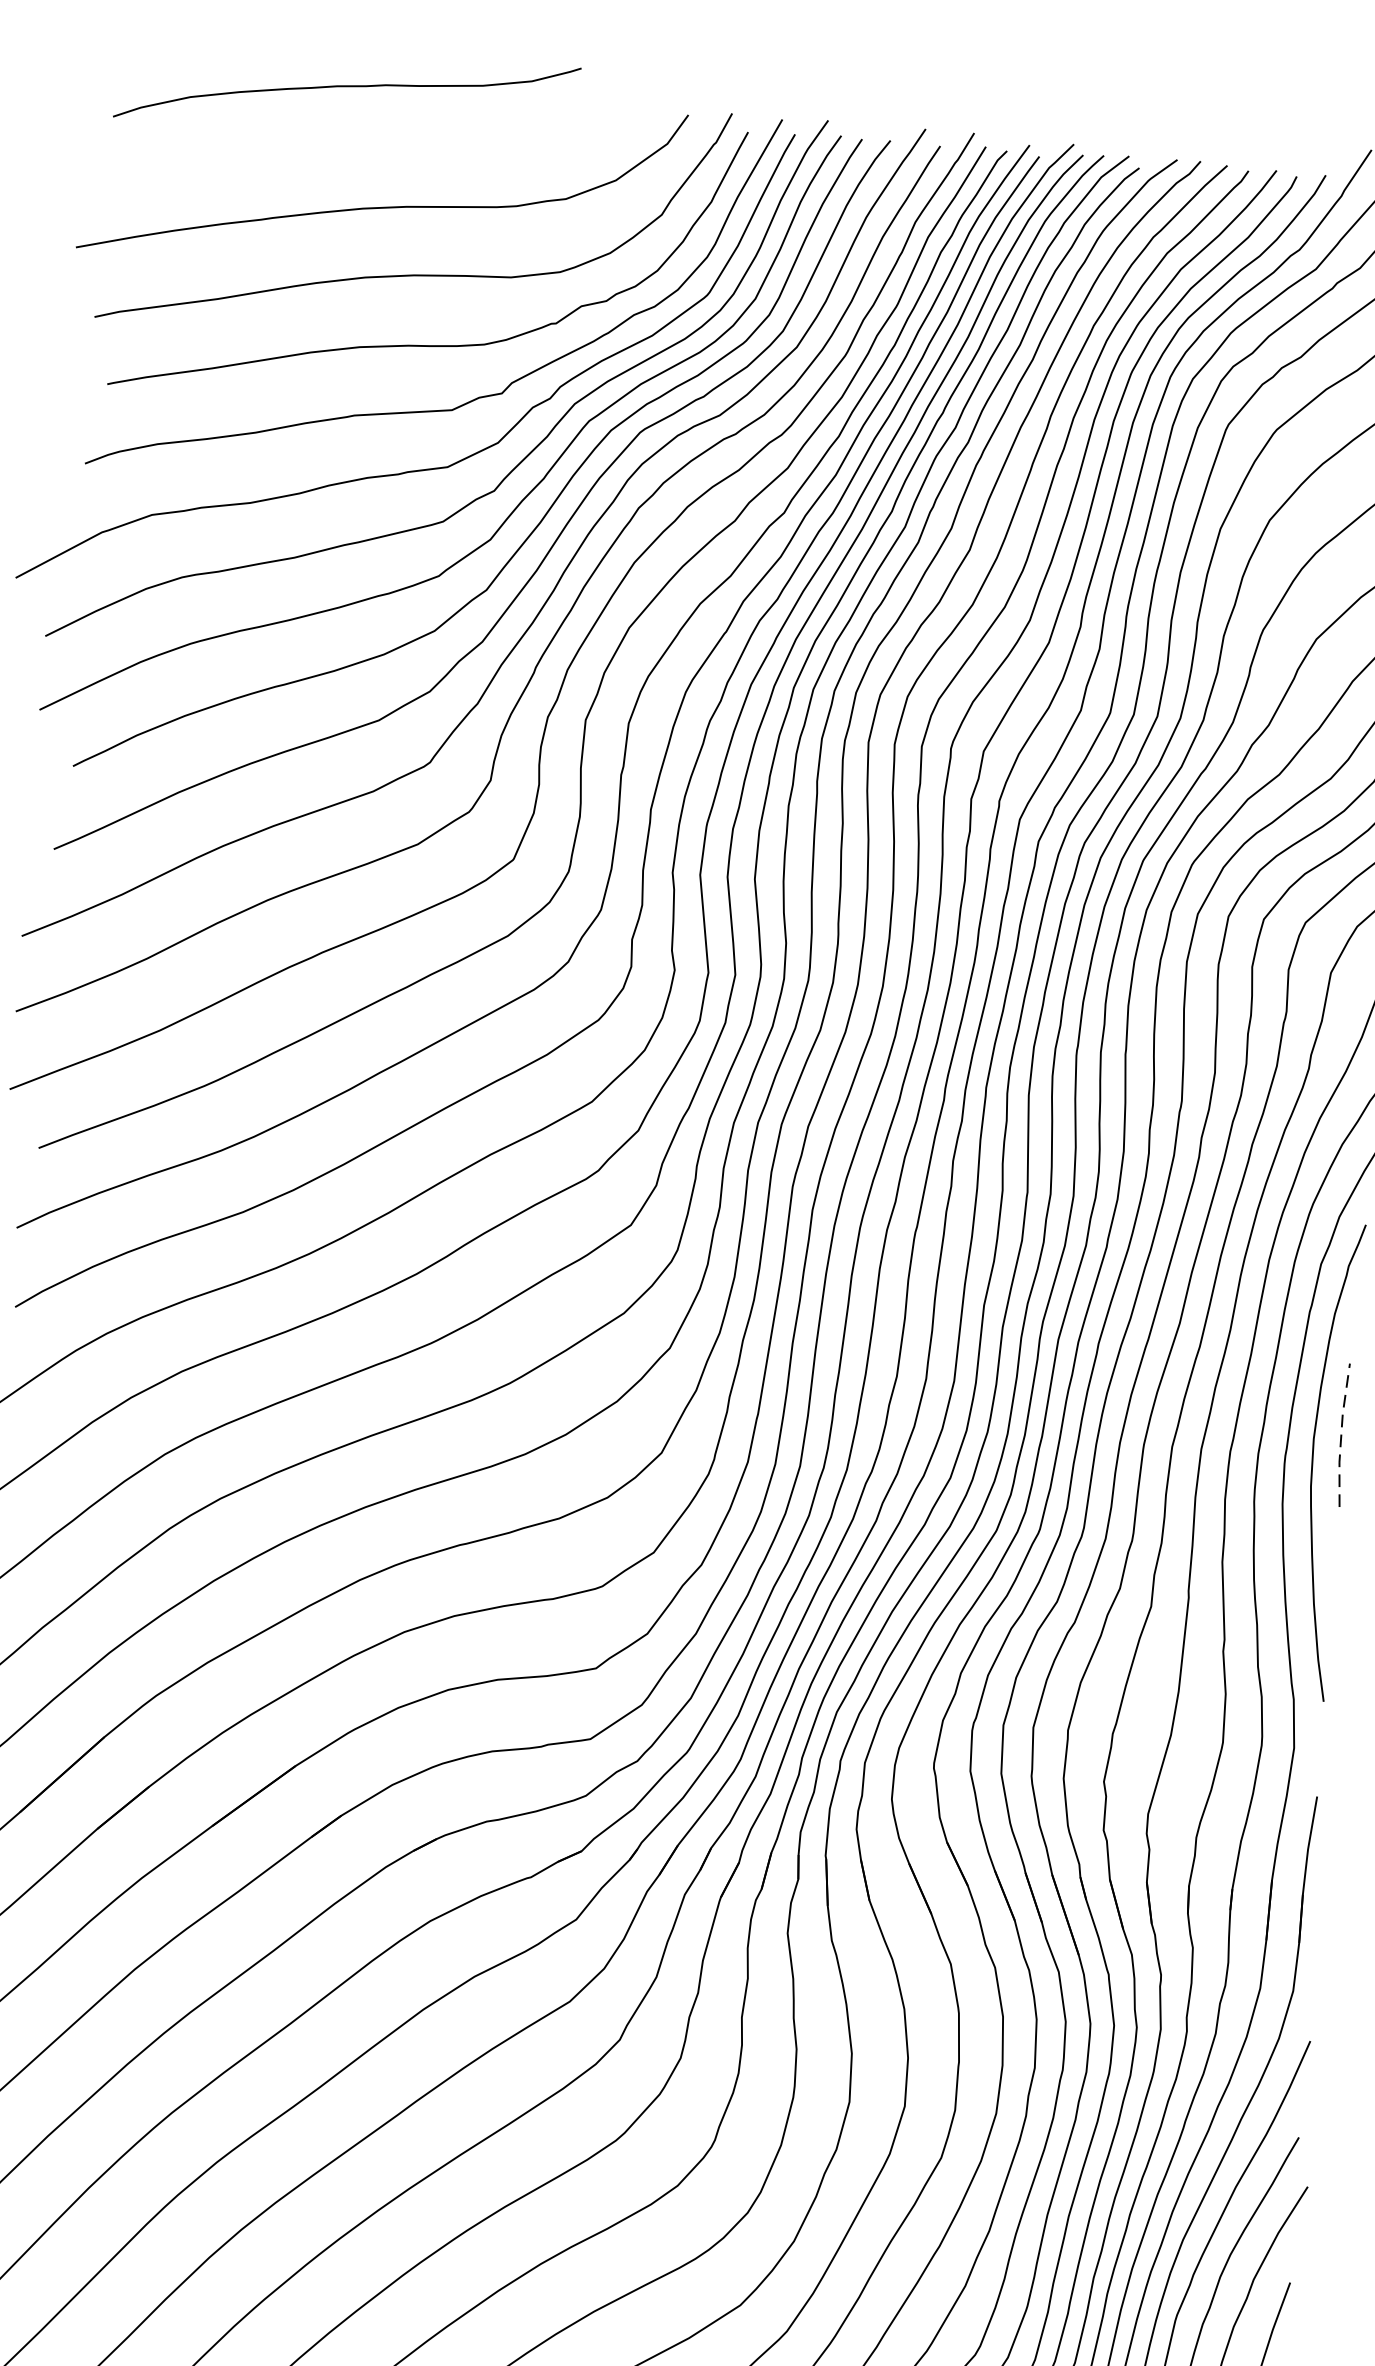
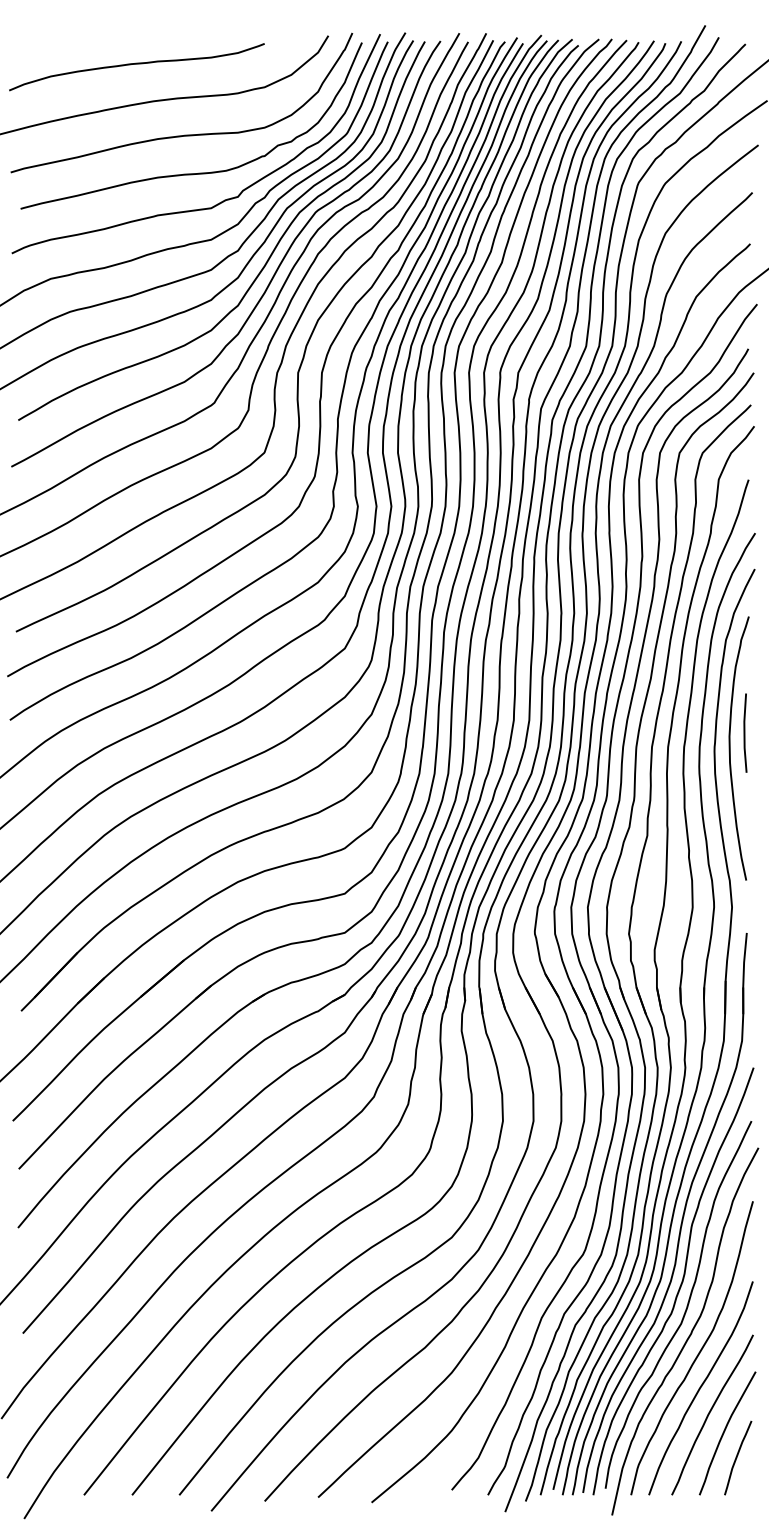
curve: (346, 87) -> (136, 64), moved
line: (1341, 1433) -> (744, 732), dashed -> solid

